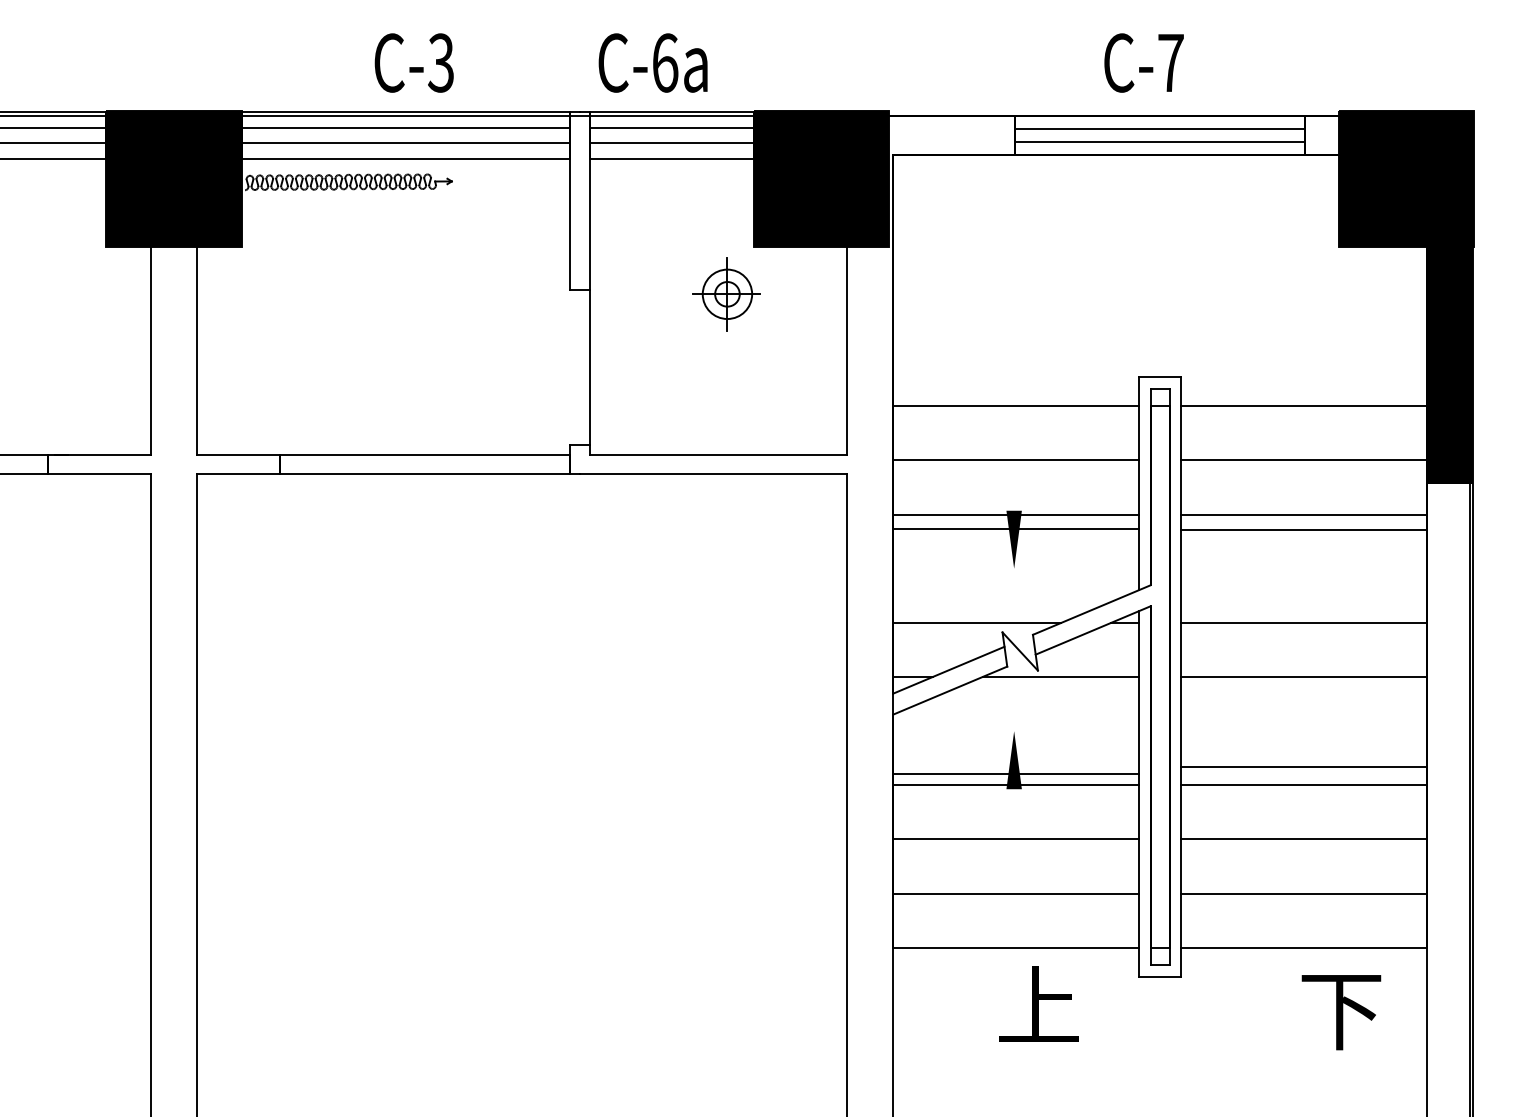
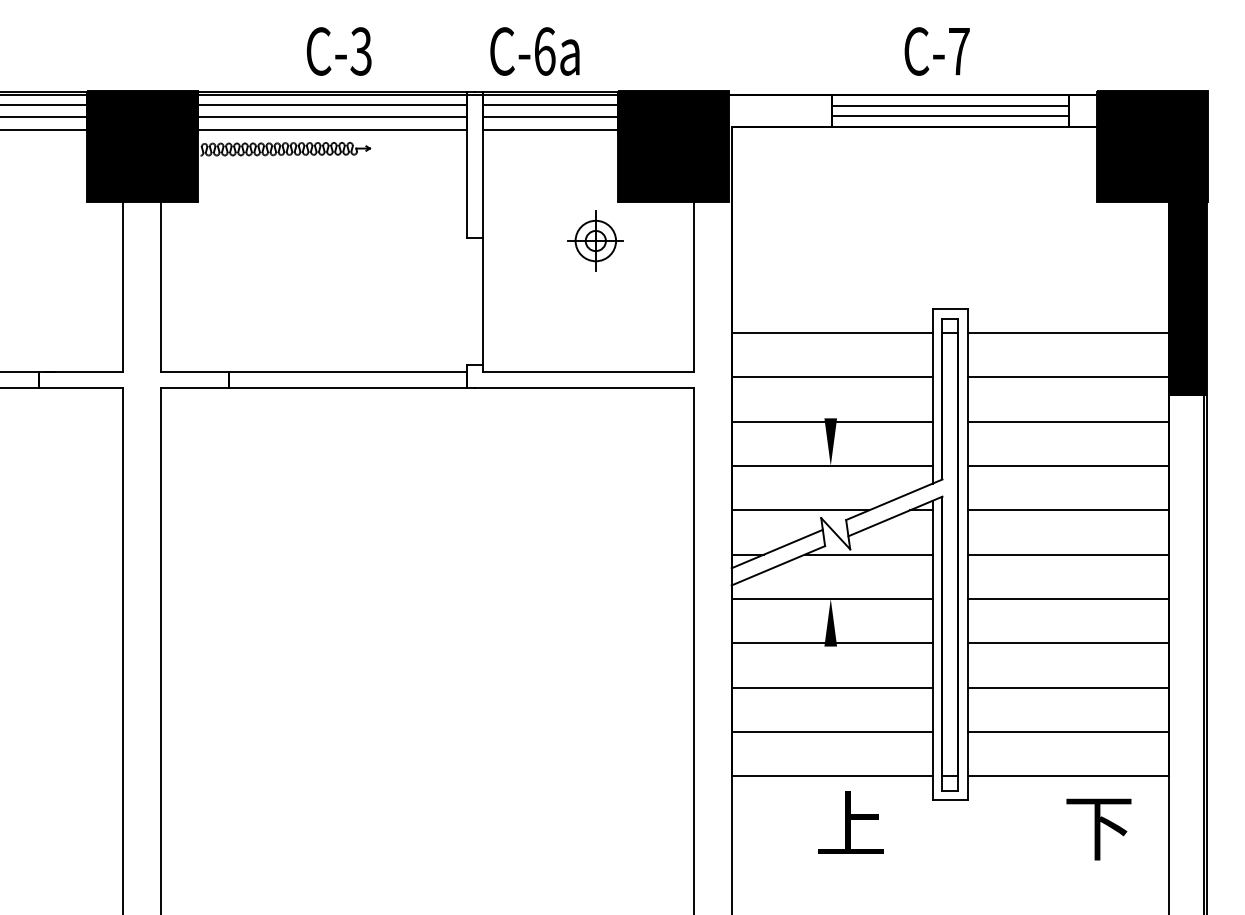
line: (1015, 528) -> (831, 465), moved
line: (1304, 529) -> (1068, 465), moved
line: (1304, 767) -> (1068, 599), moved
line: (1015, 774) -> (831, 599), moved

